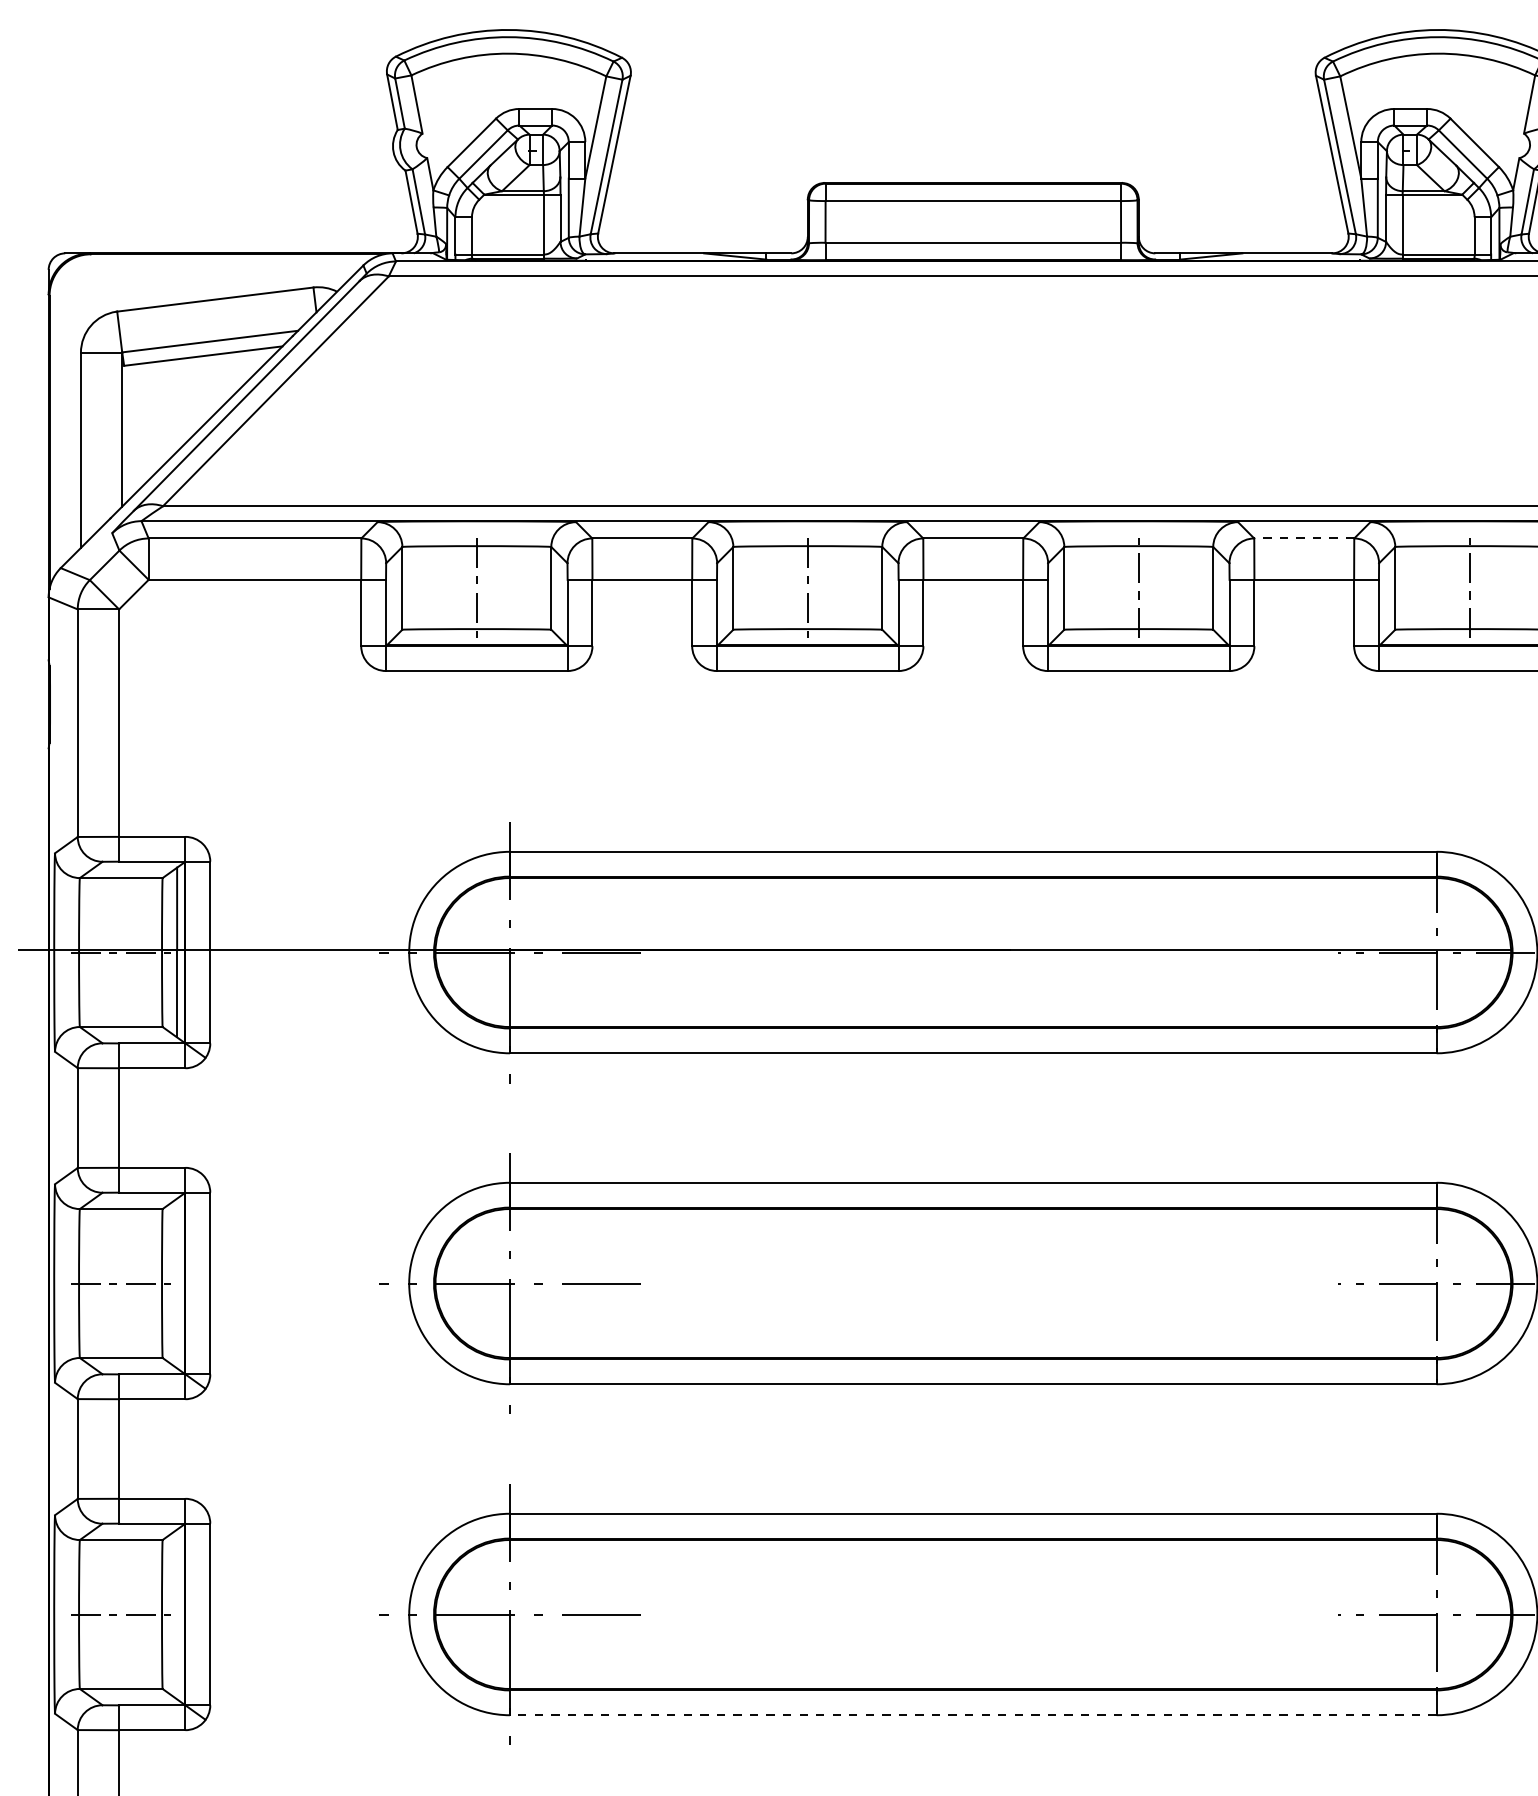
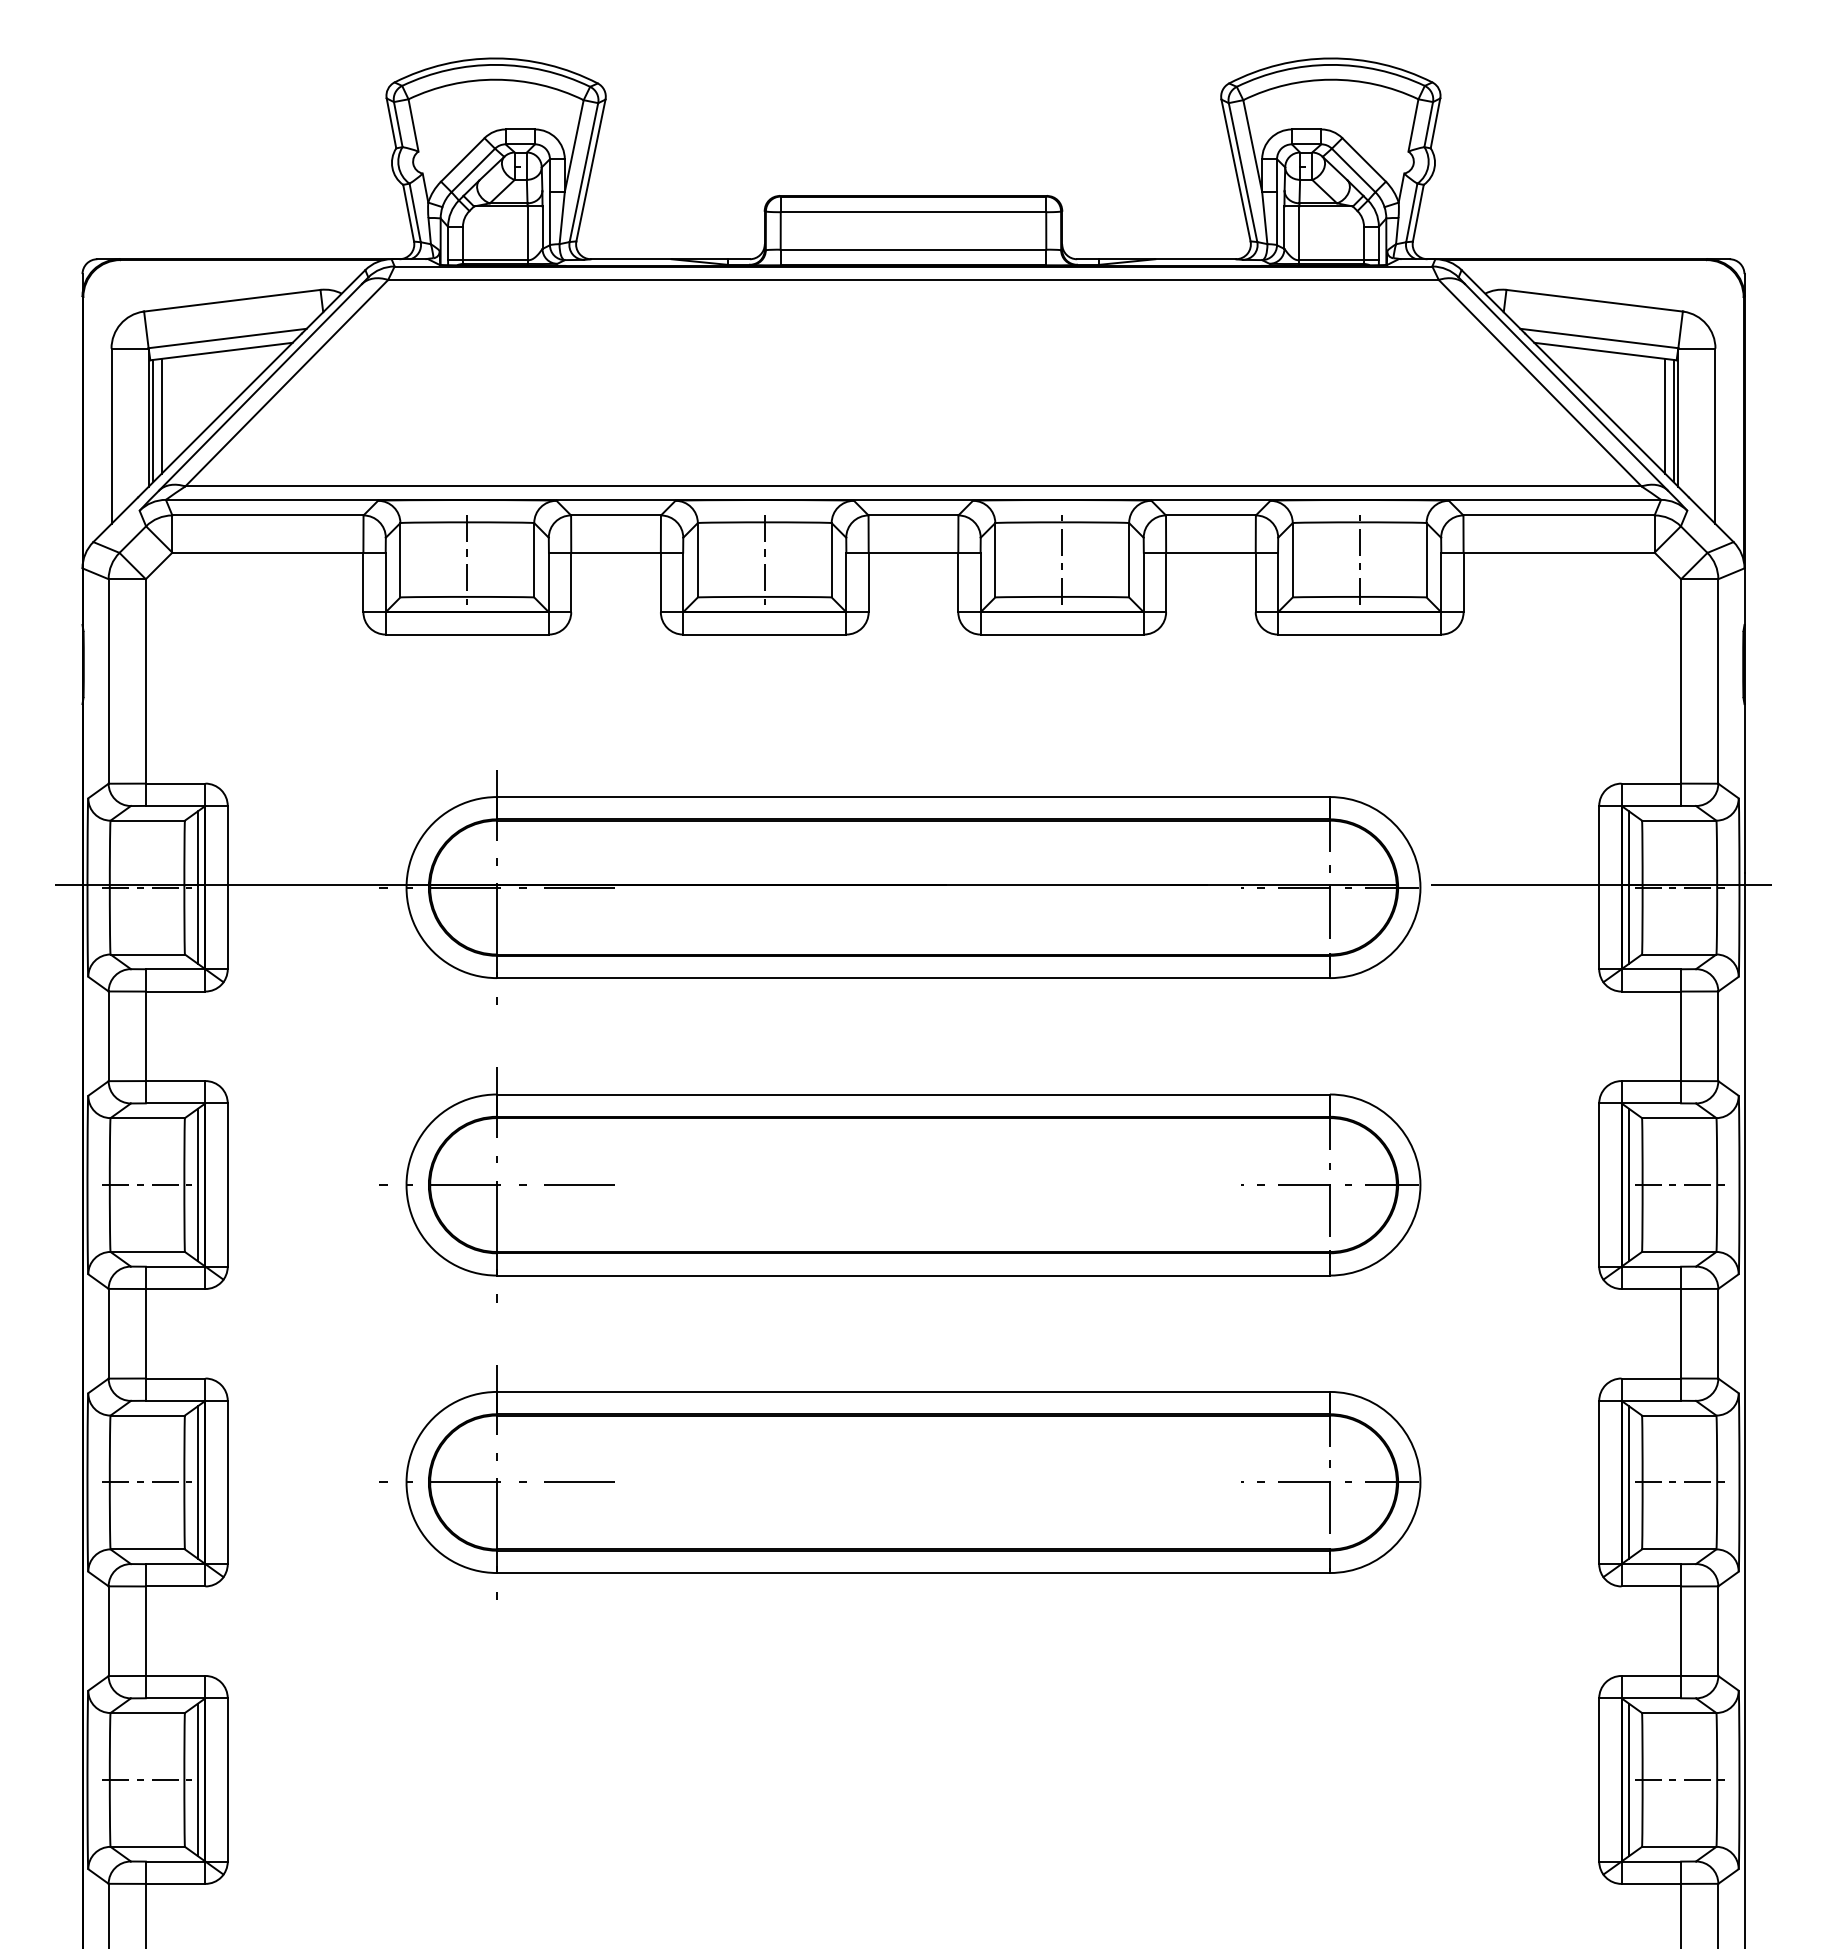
line: (136, 427) -> (161, 415), added
line: (127, 432) -> (153, 420), added
line: (1303, 538) -> (1210, 515), dashed -> solid
line: (176, 1282) -> (197, 1184), added
line: (176, 1614) -> (197, 1482), added
line: (973, 1715) -> (913, 1573), dashed -> solid

